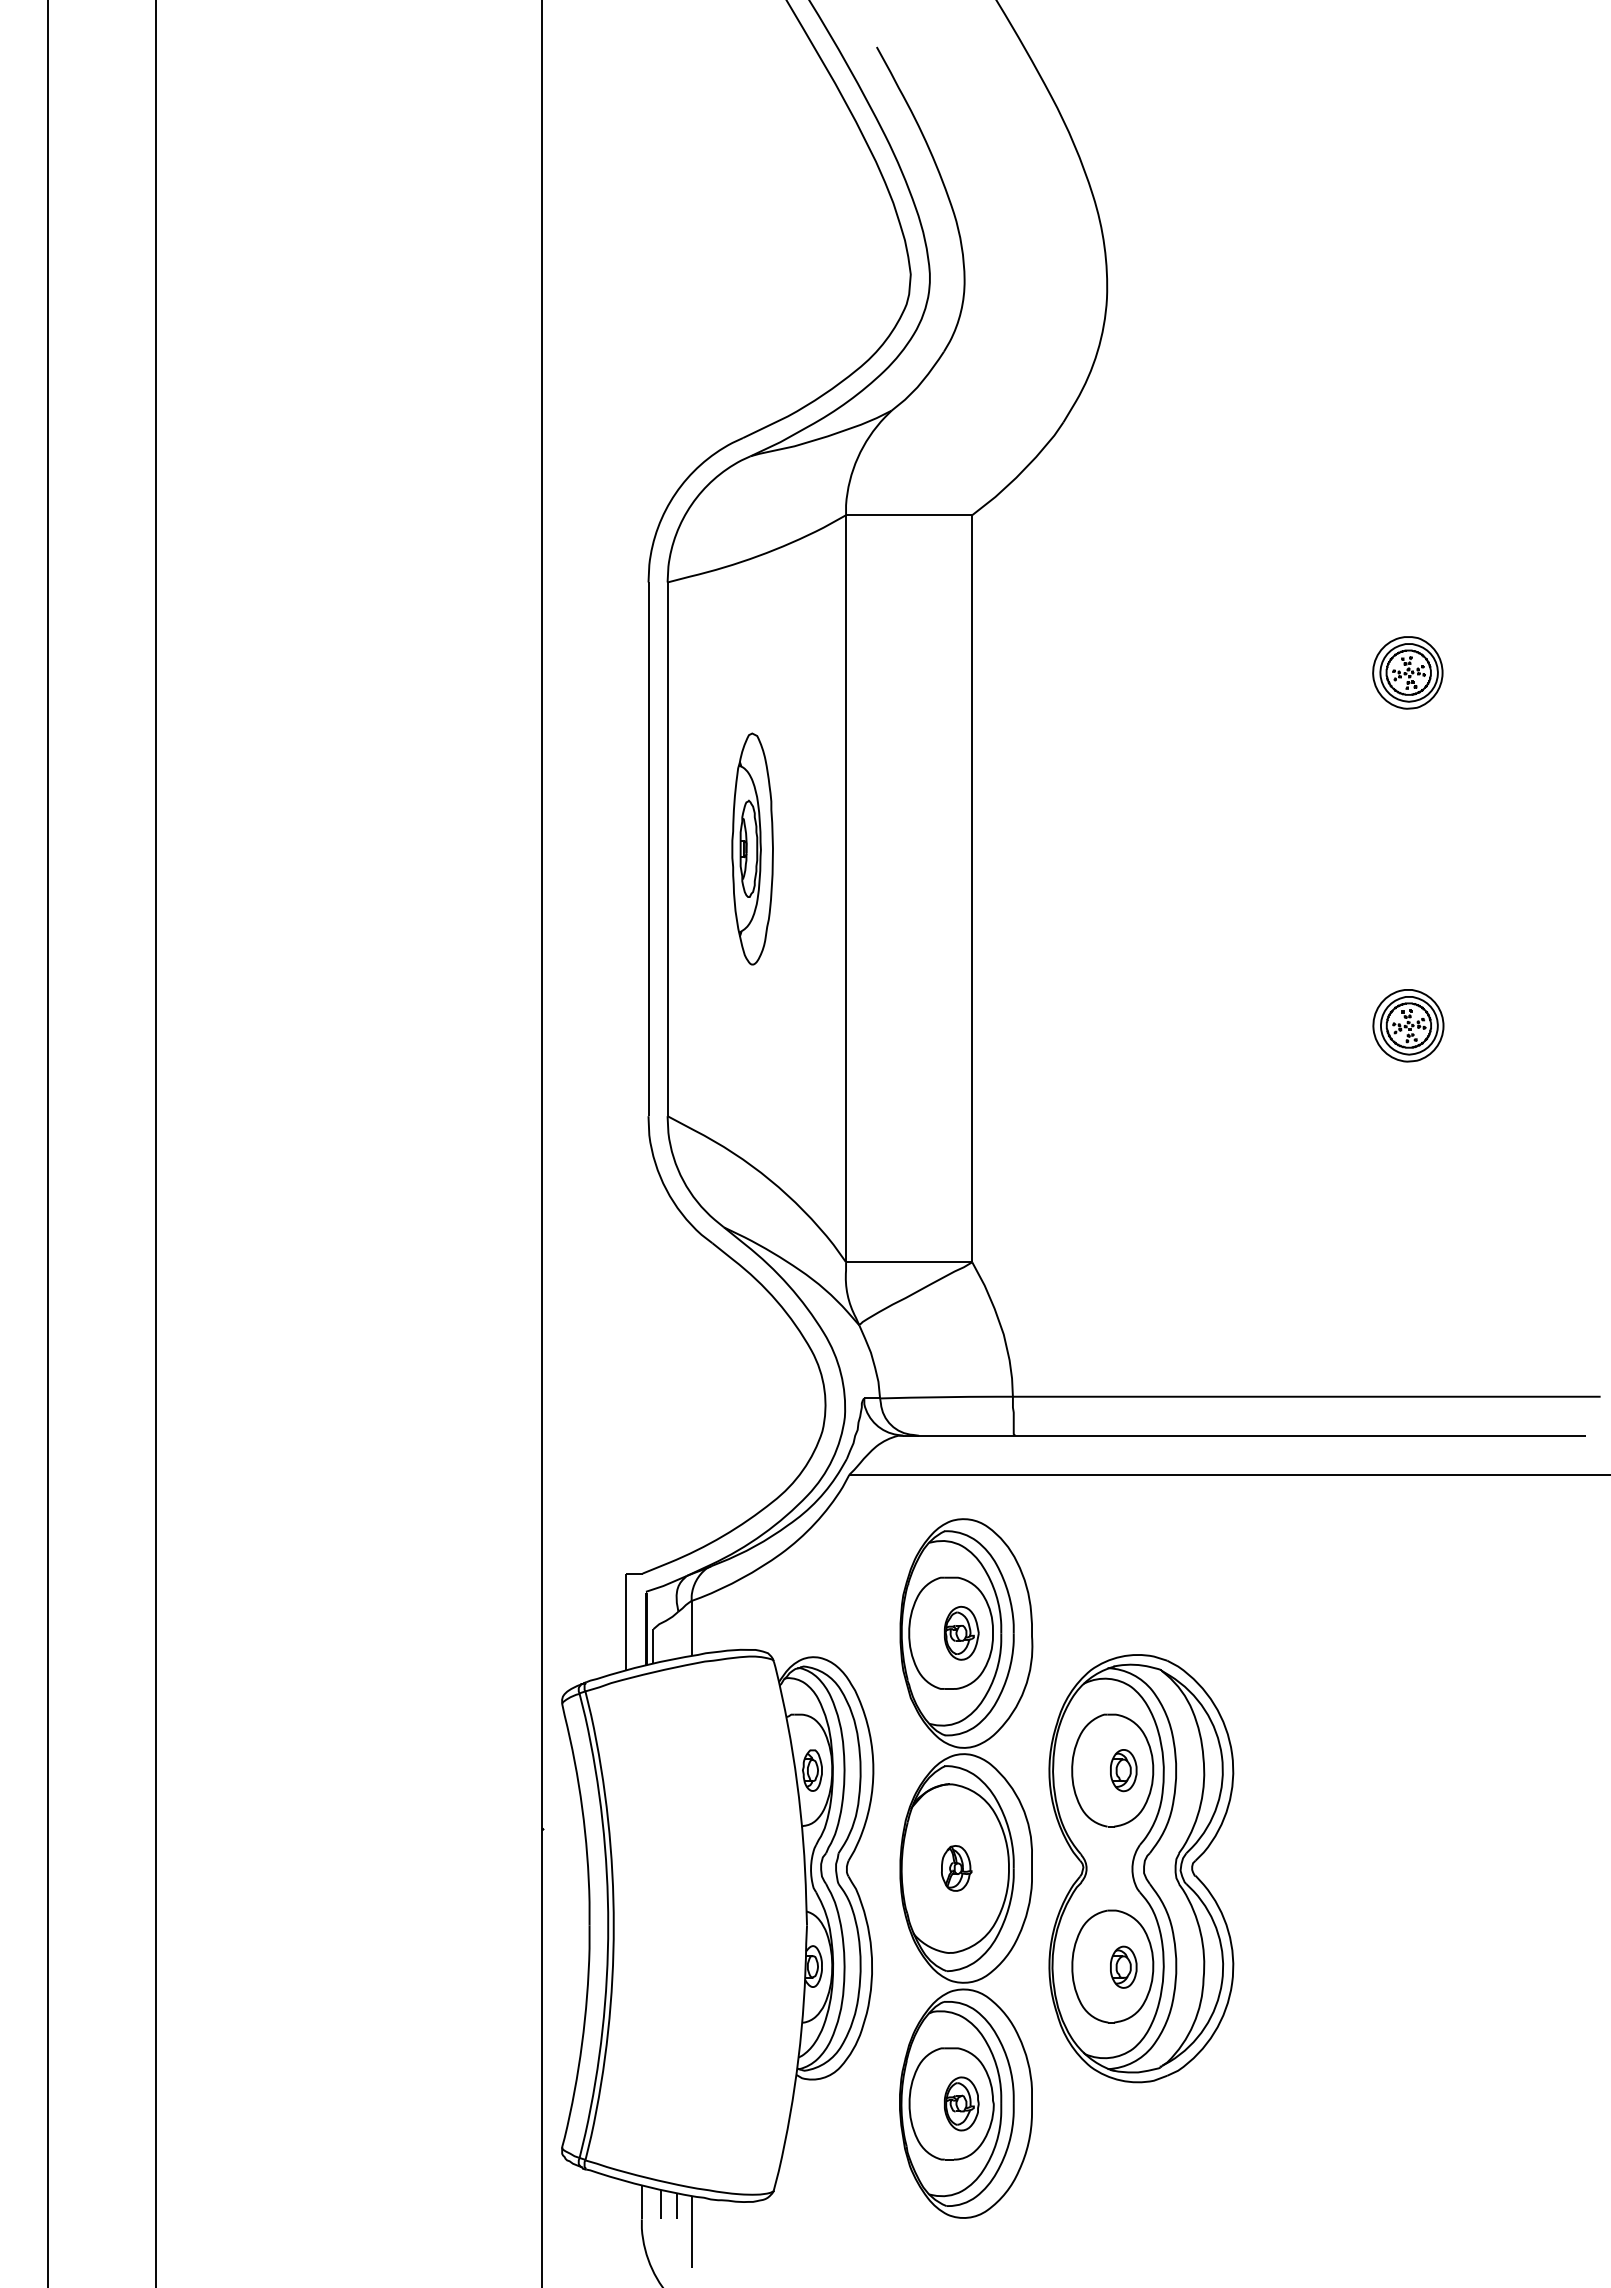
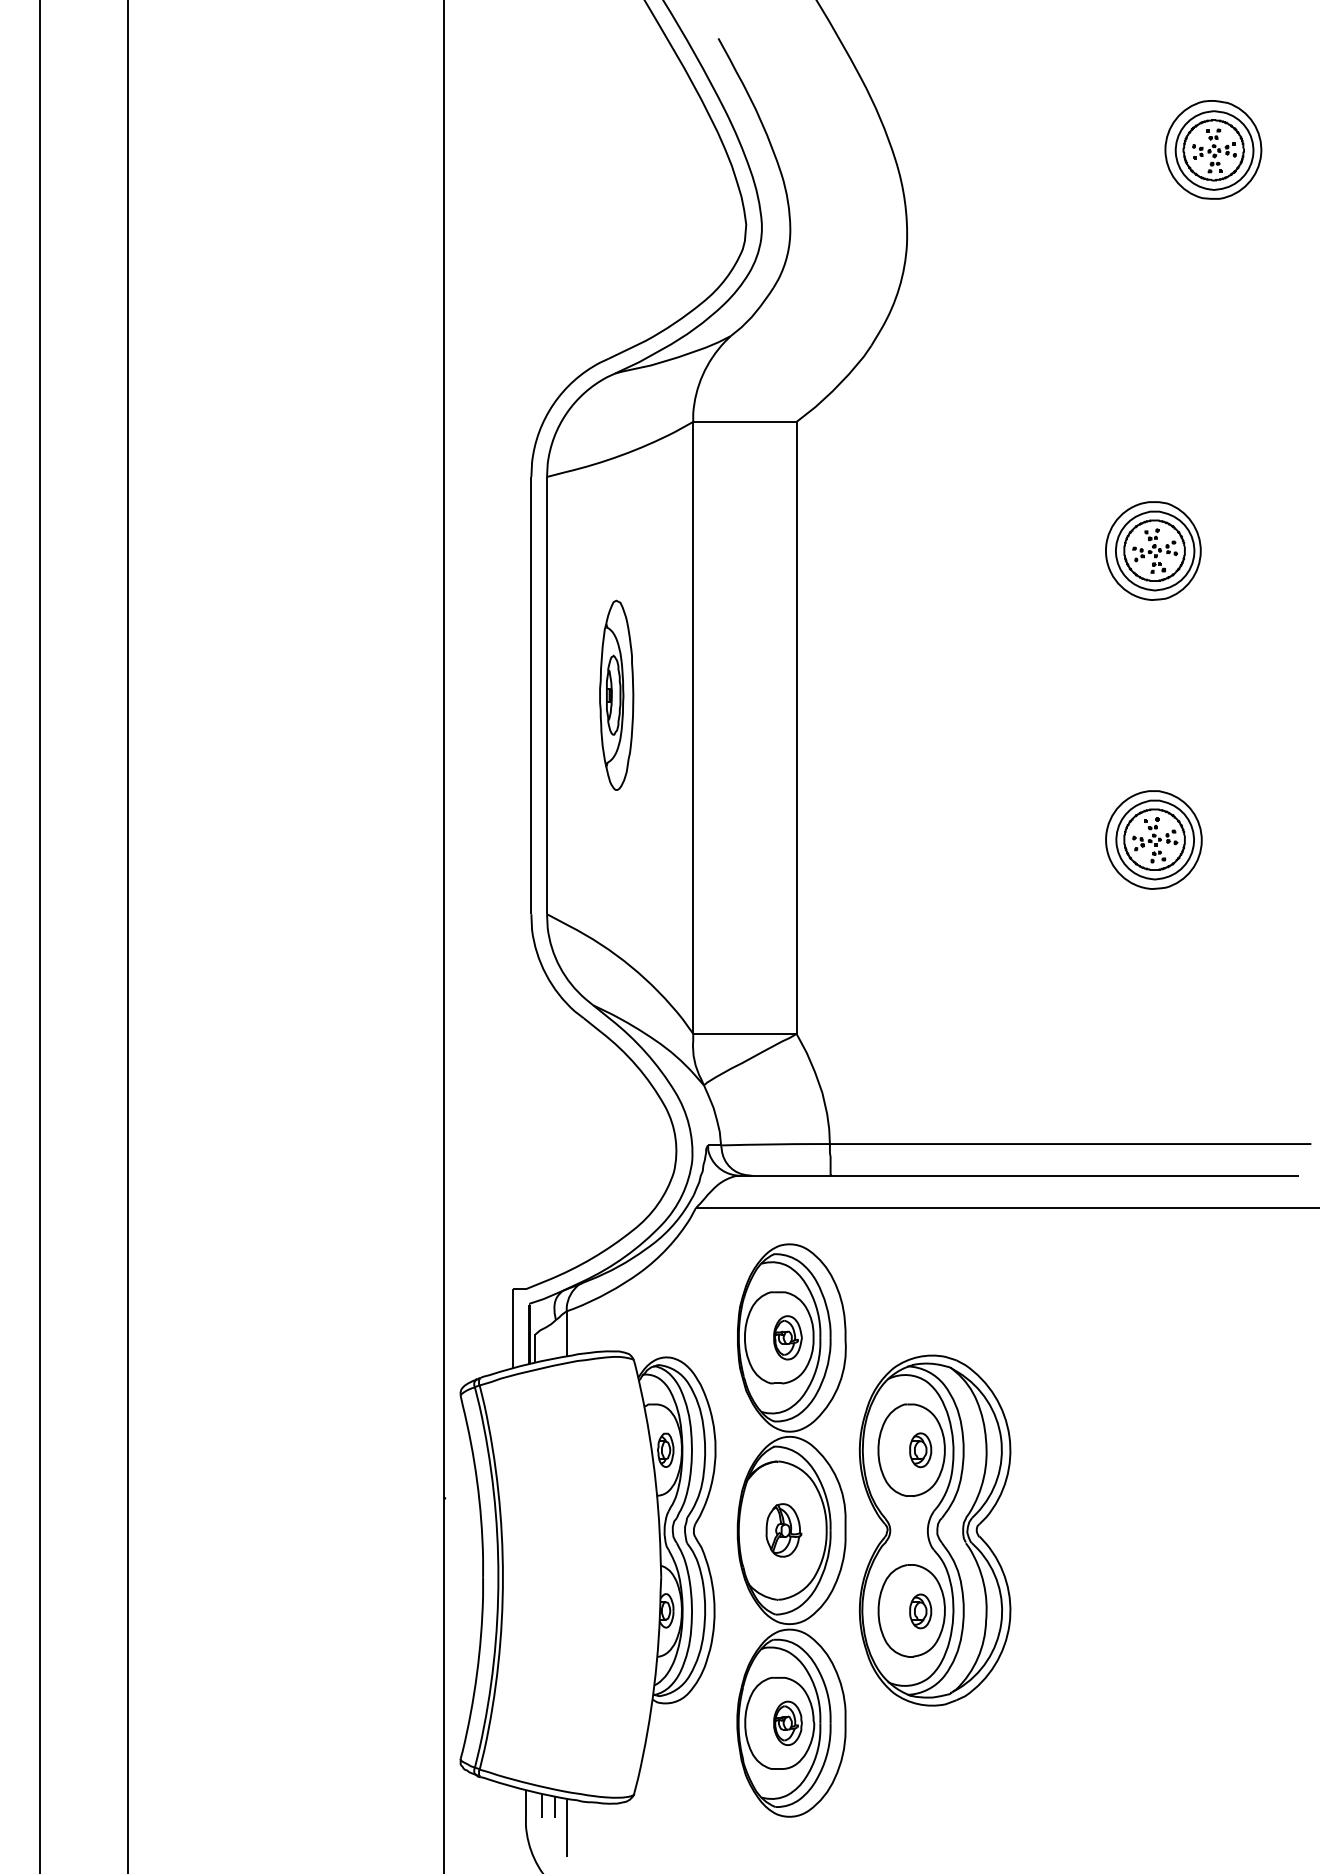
part: (1480, 182) -> (1212, 149), added
part: (1407, 672) -> (1153, 550), size x1.67
part: (1408, 1025) -> (1153, 839), size x1.67
part: (956, 1868) -> (783, 1530), size x1.43

